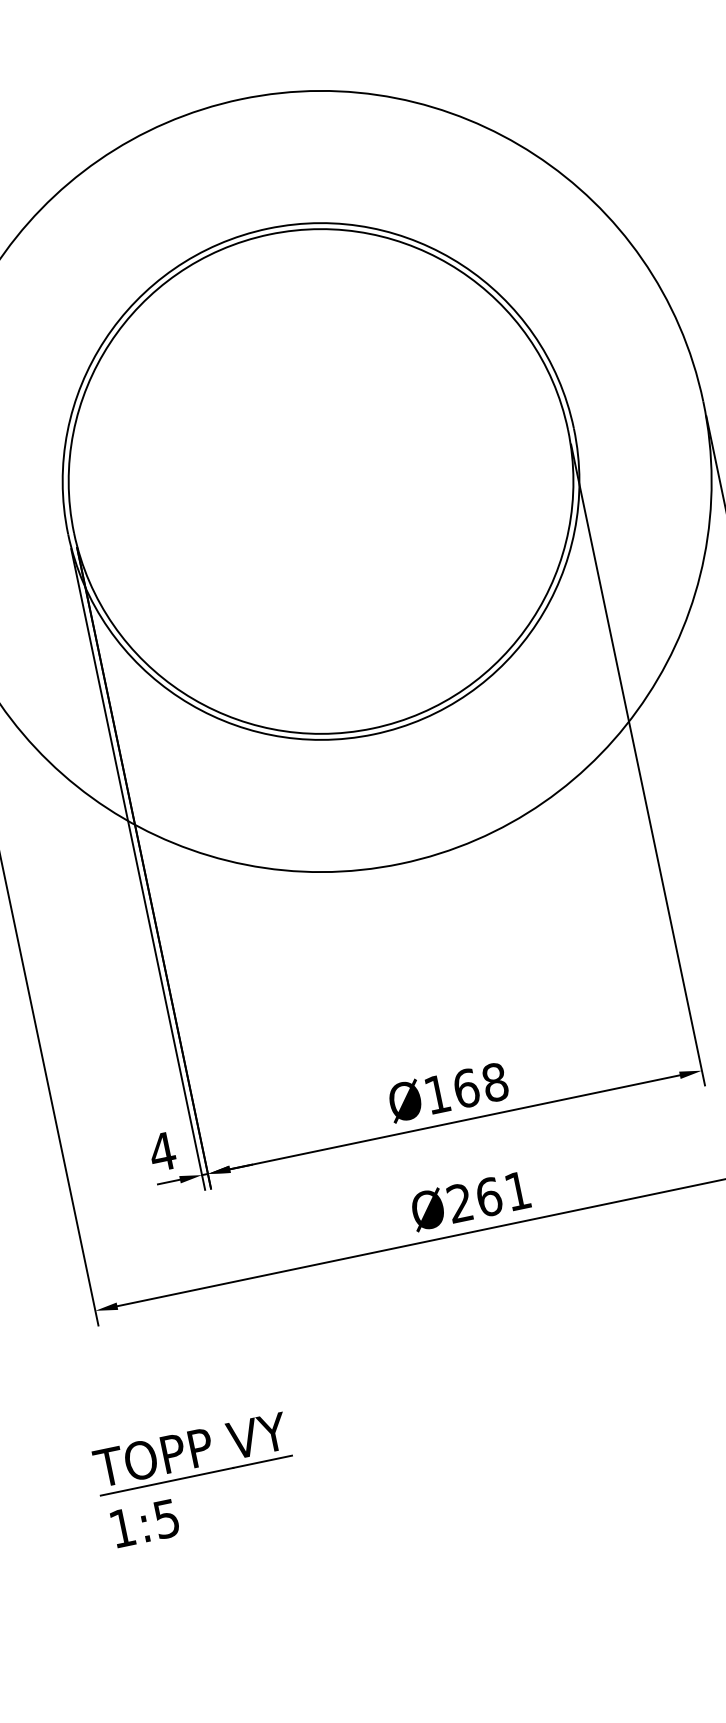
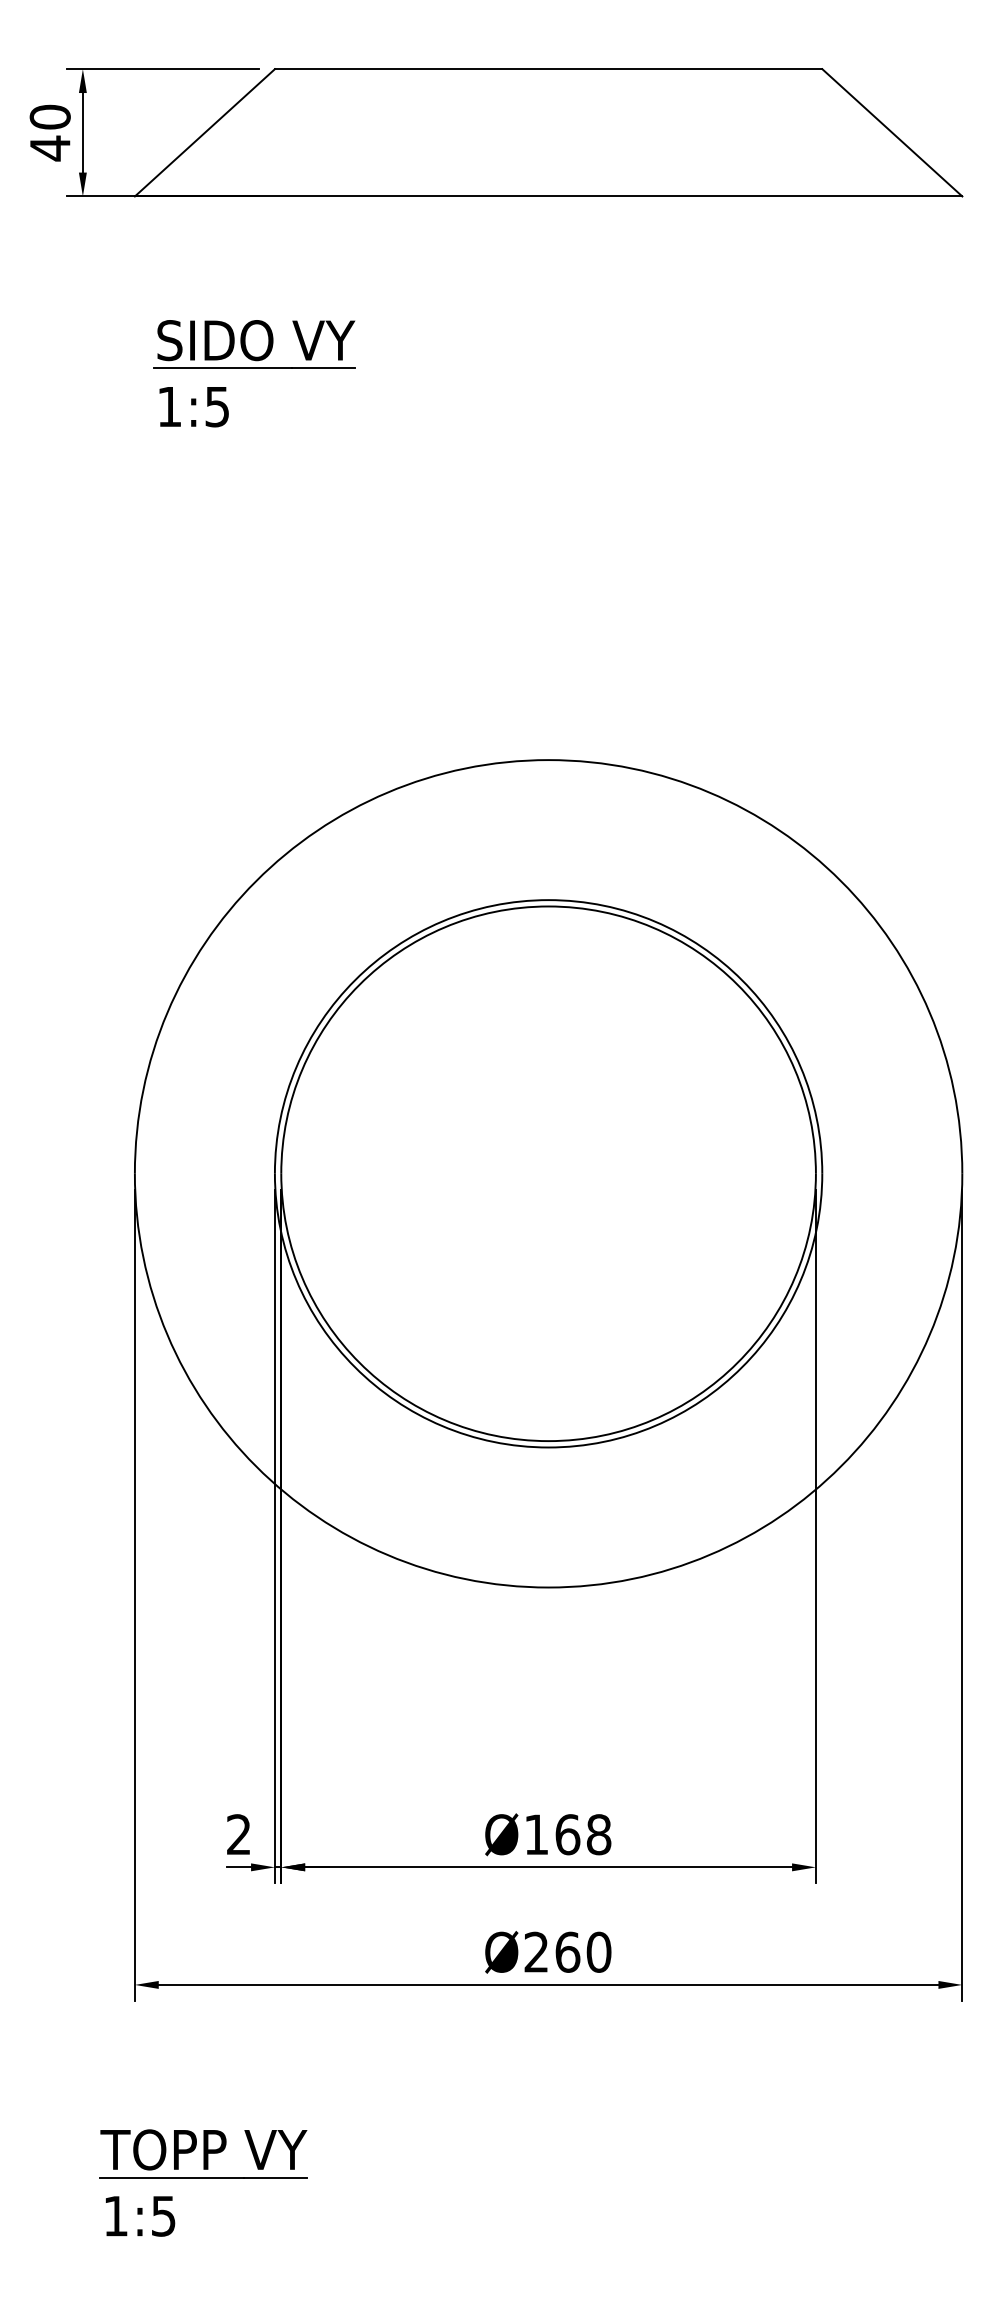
text: (162, 1151) -> (238, 1834), 4 -> 2
text: (517, 1190) -> (598, 1951), Ø261 -> Ø260

